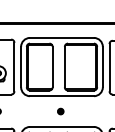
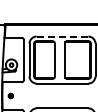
line: (61, 37) -> (62, 36), solid -> dashed
part: (60, 110) -> (61, 95), removed

